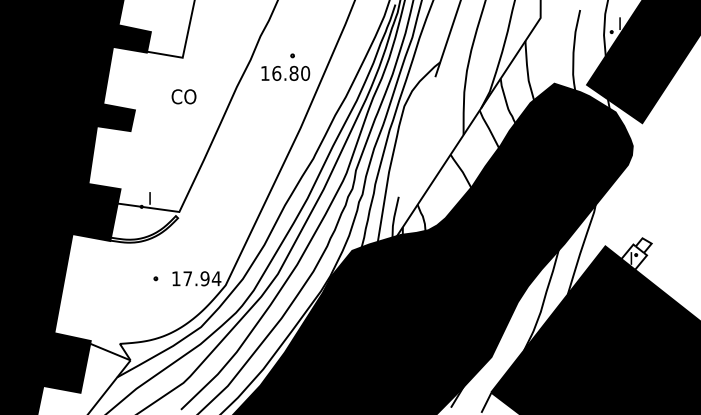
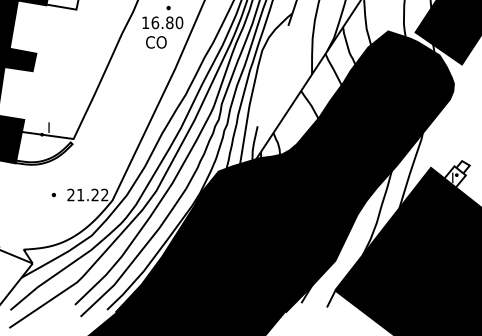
text: (183, 96) -> (155, 42), moved
text: (196, 278) -> (87, 194), 17.94 -> 21.22

